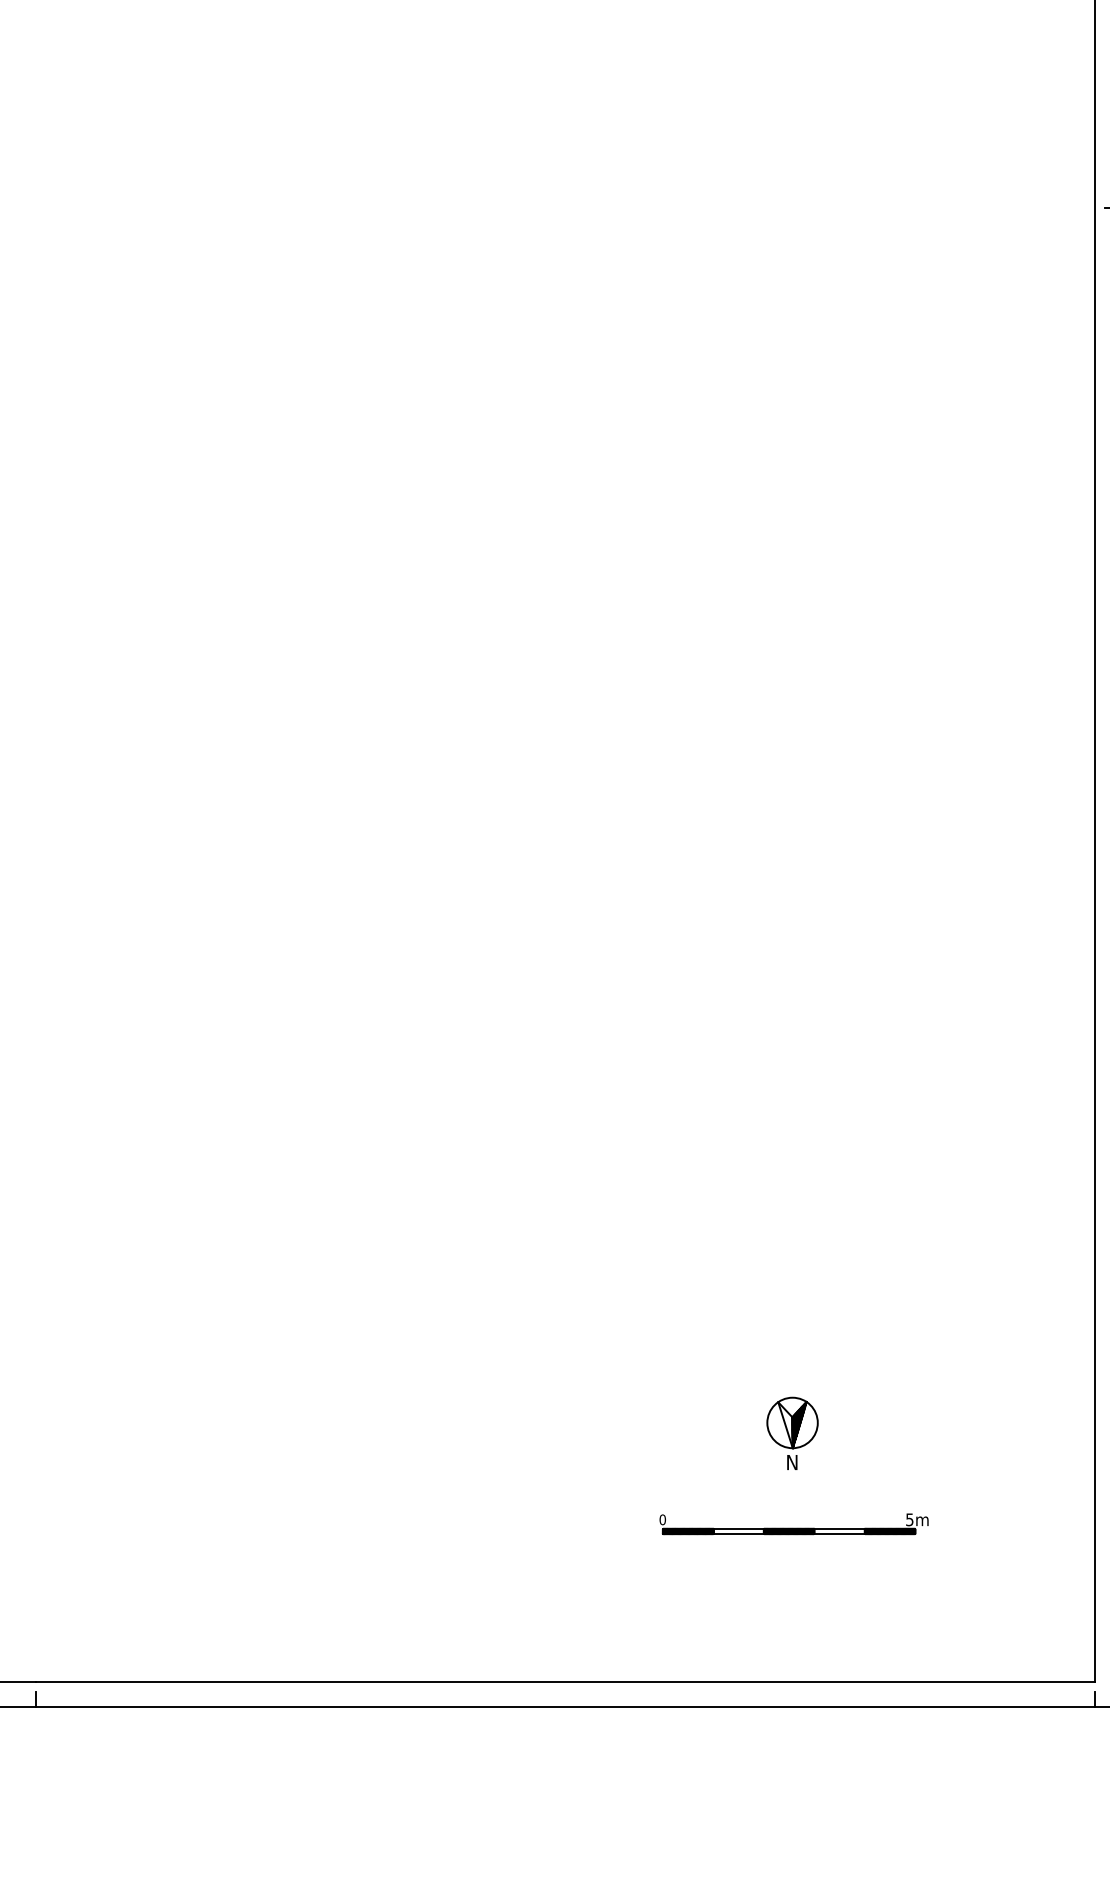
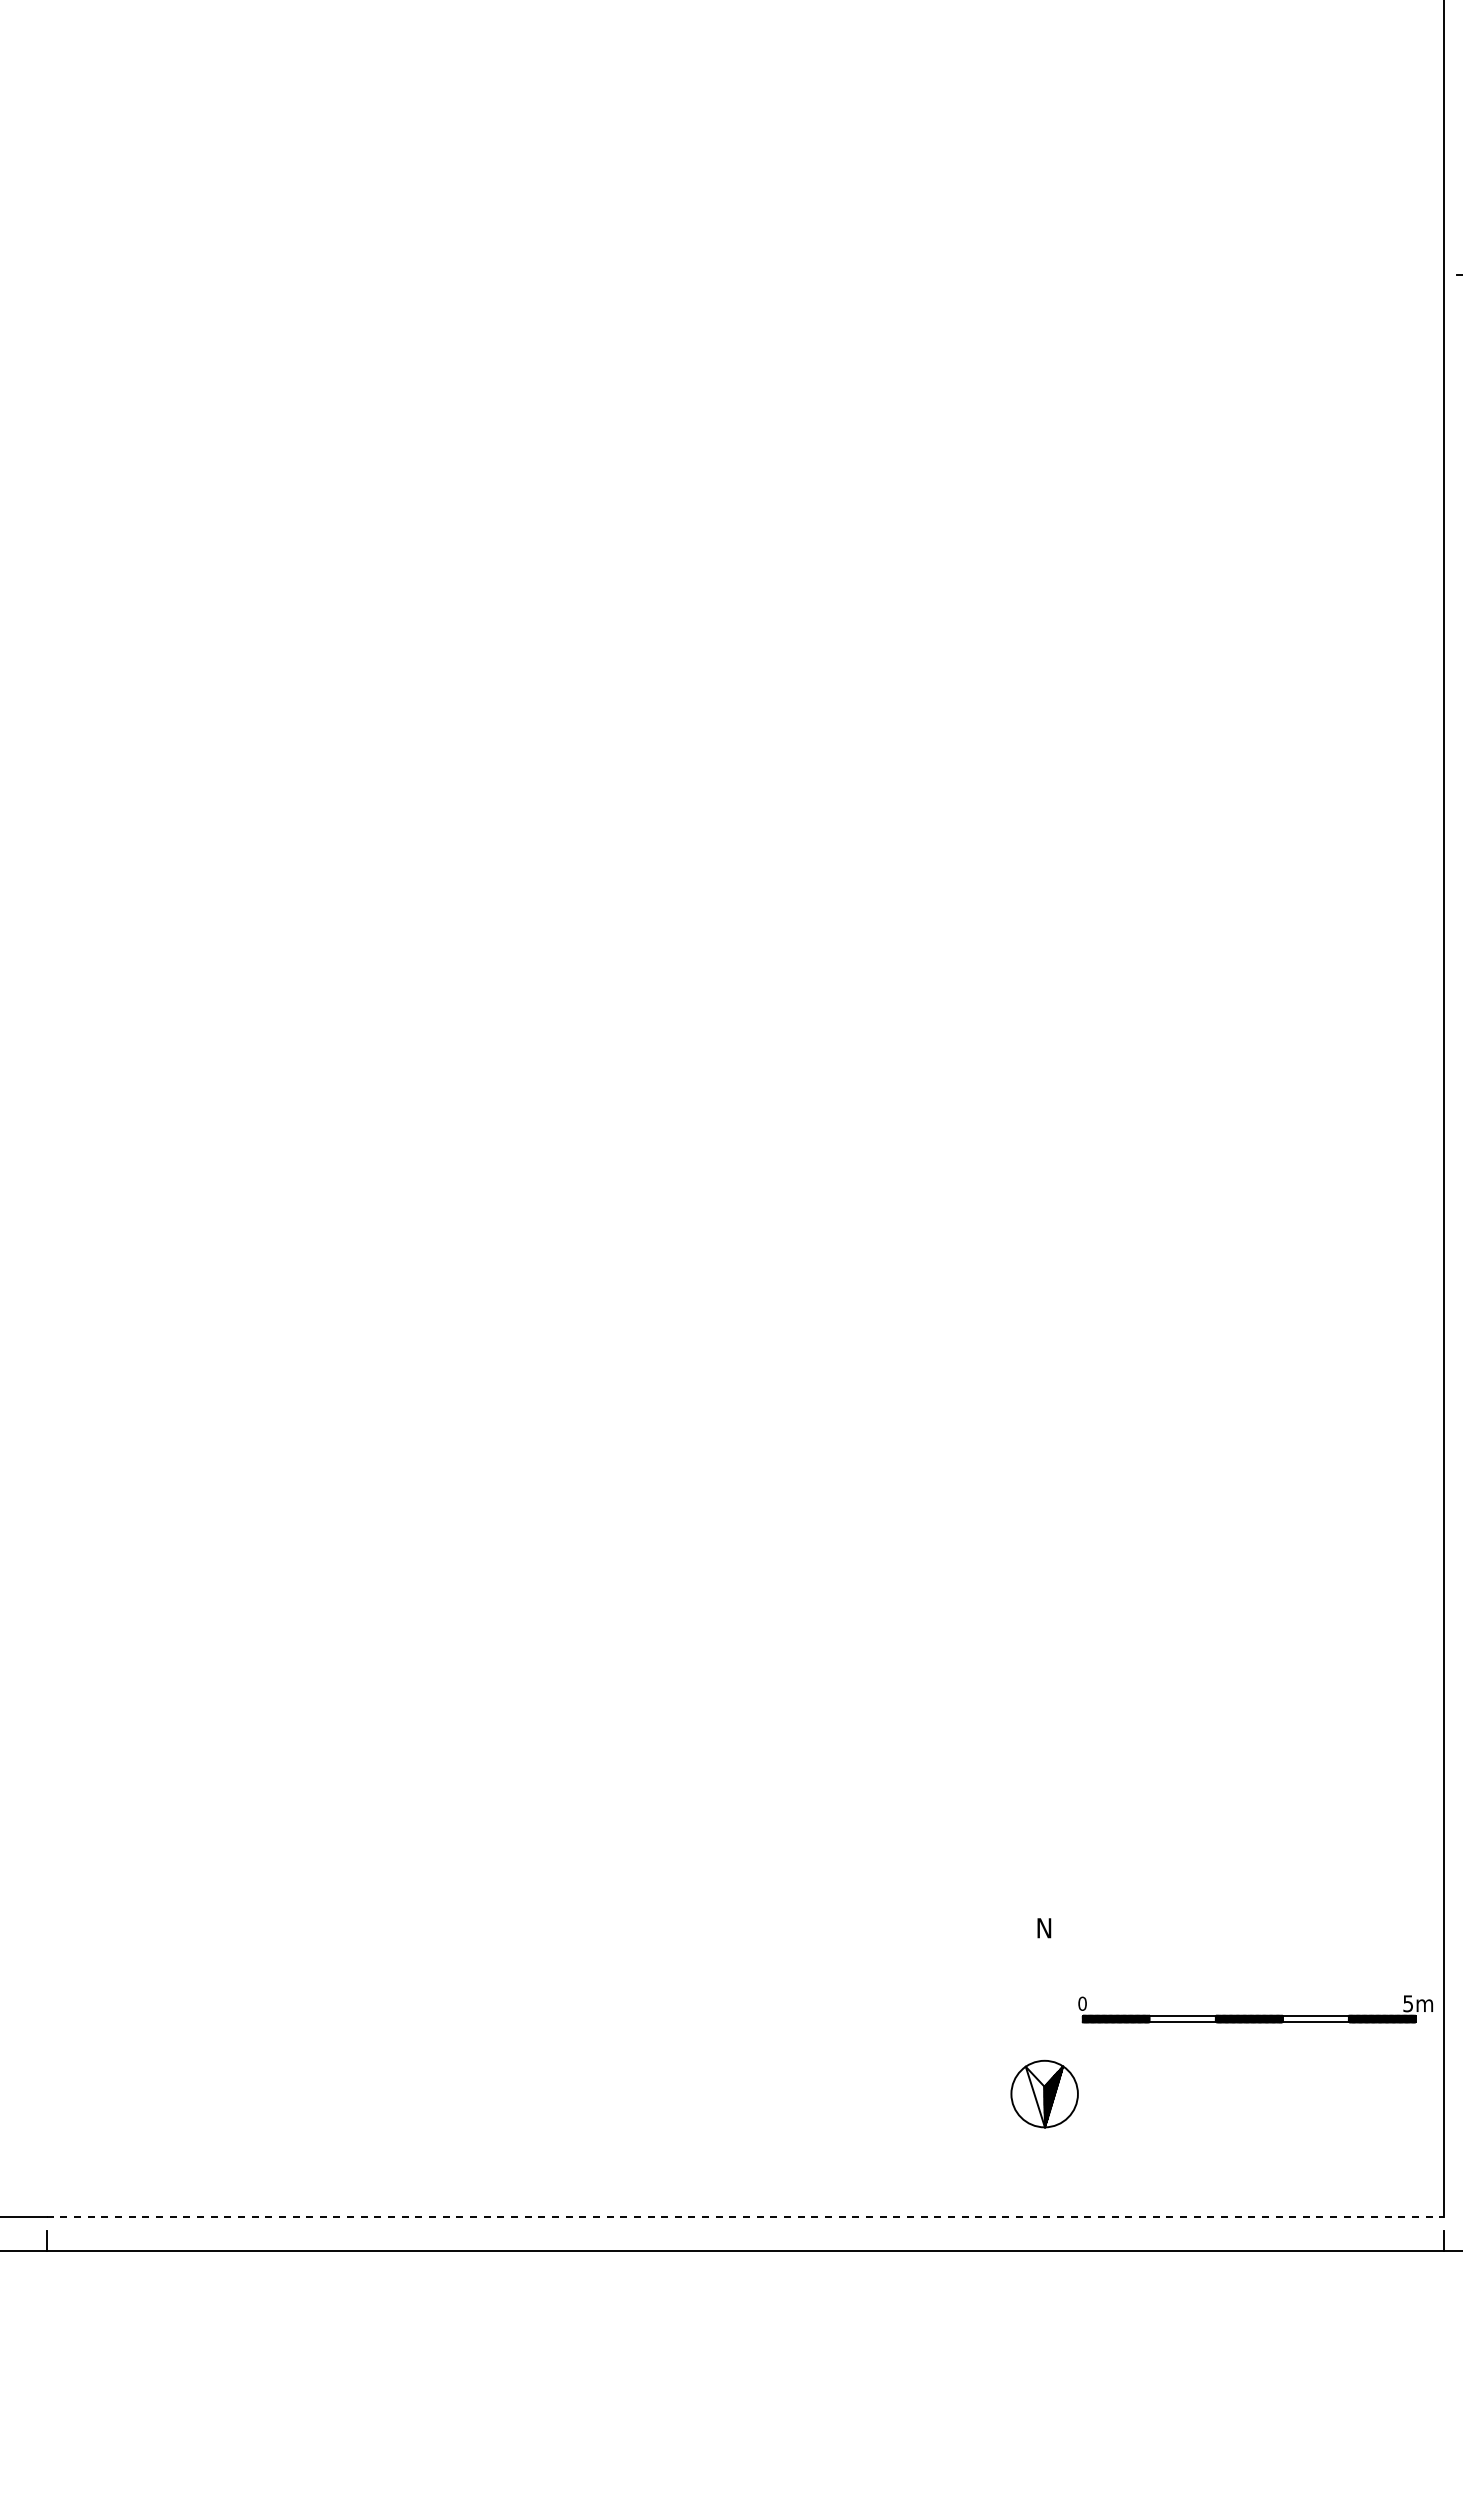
part: (792, 1422) -> (1044, 2093), moved
part: (793, 1524) -> (1255, 2009), moved
line: (565, 1681) -> (745, 2217), solid -> dashed

